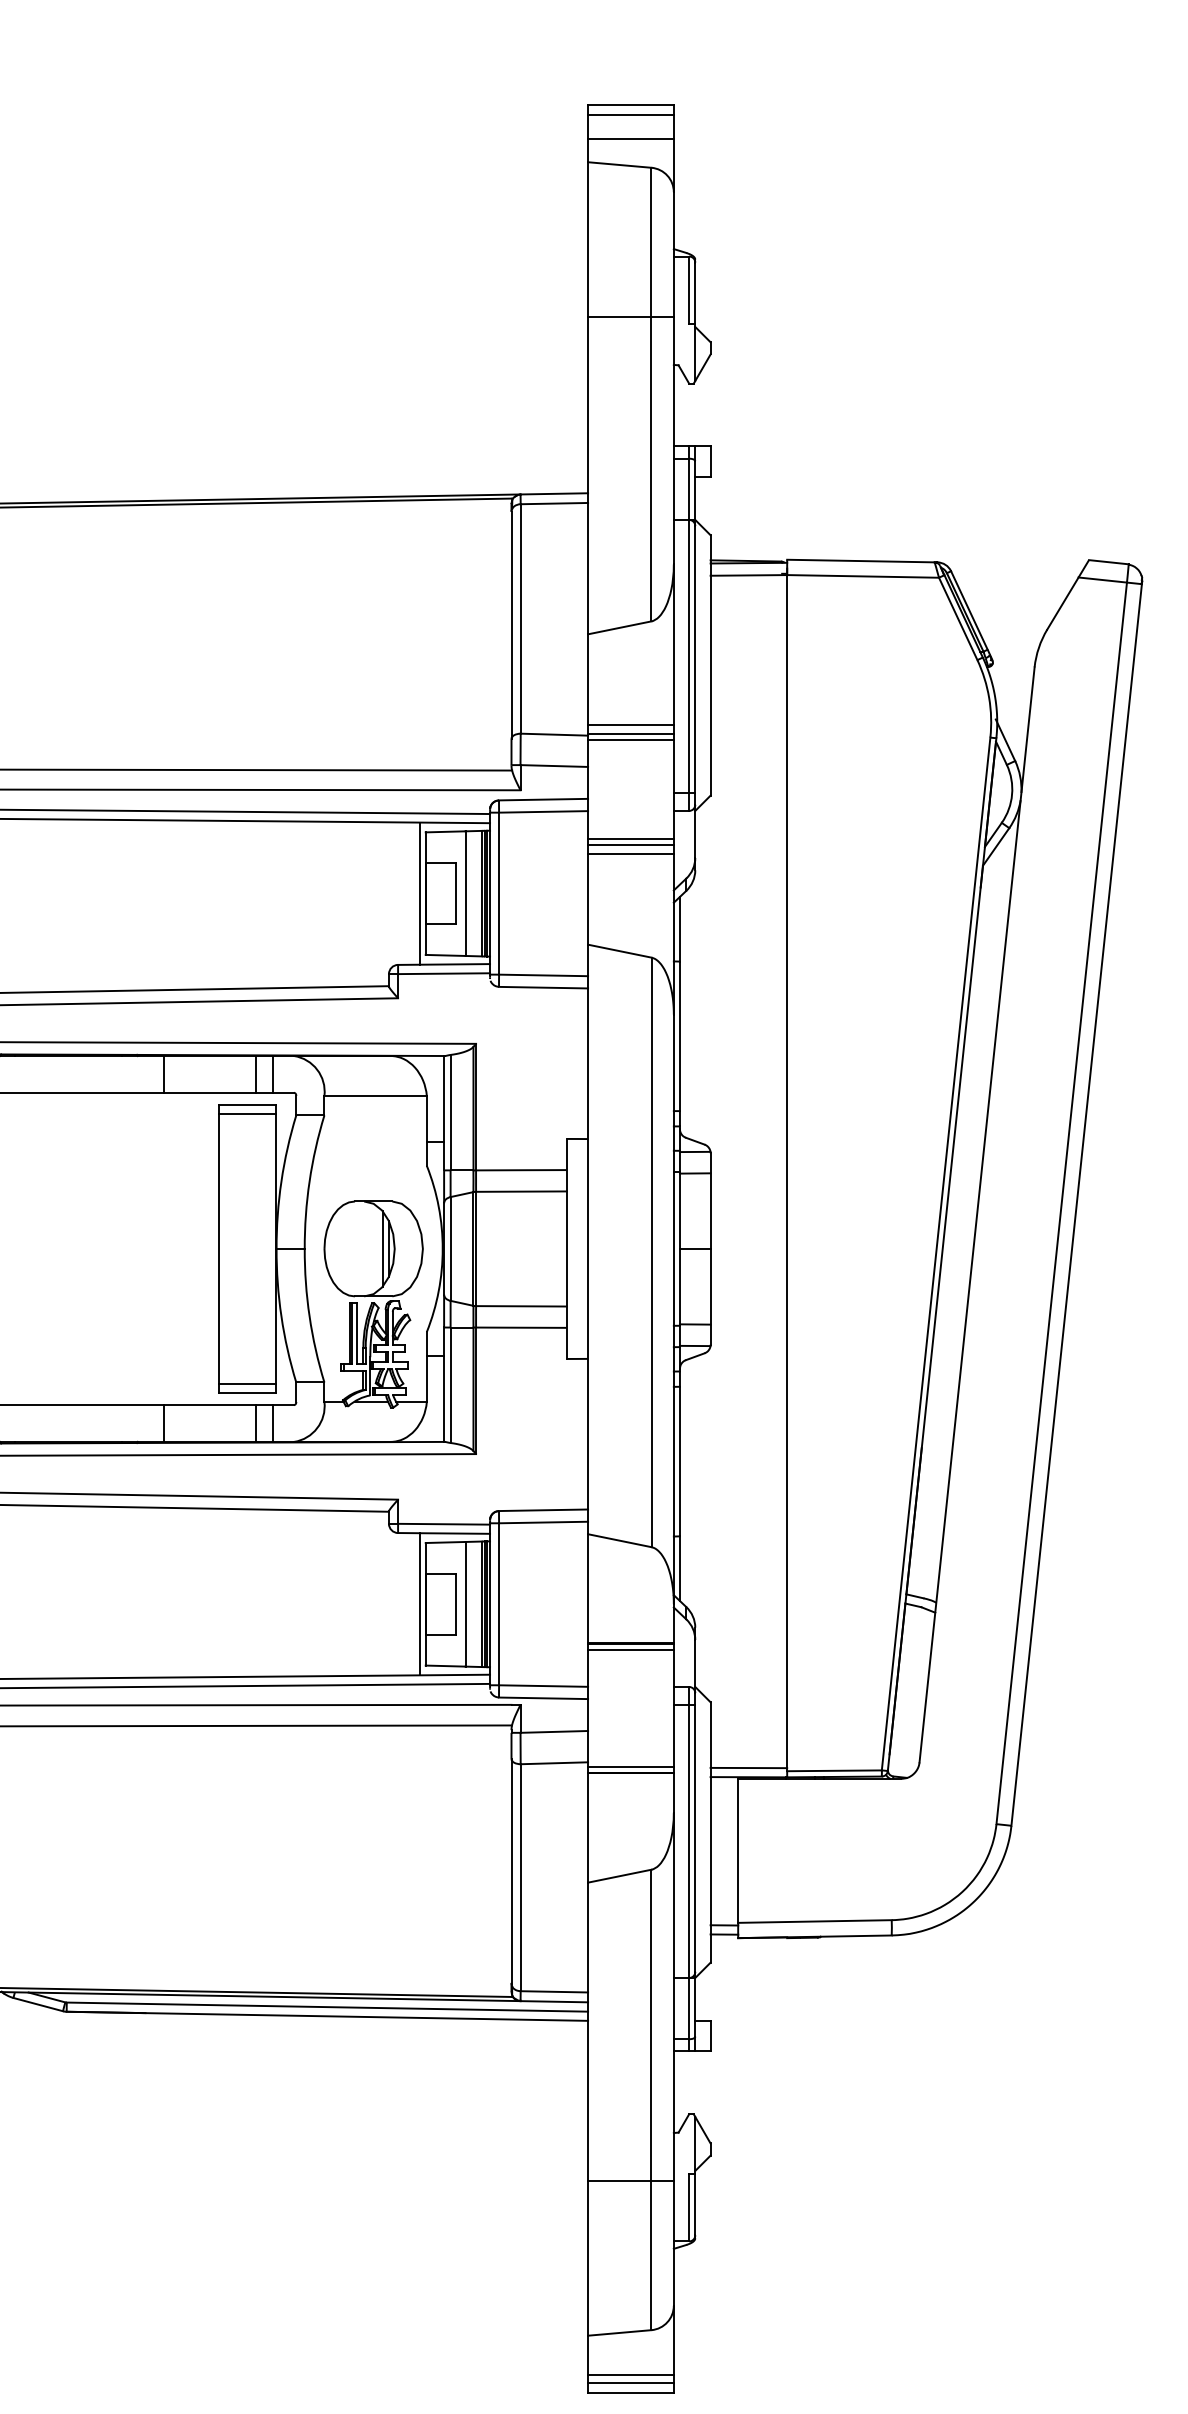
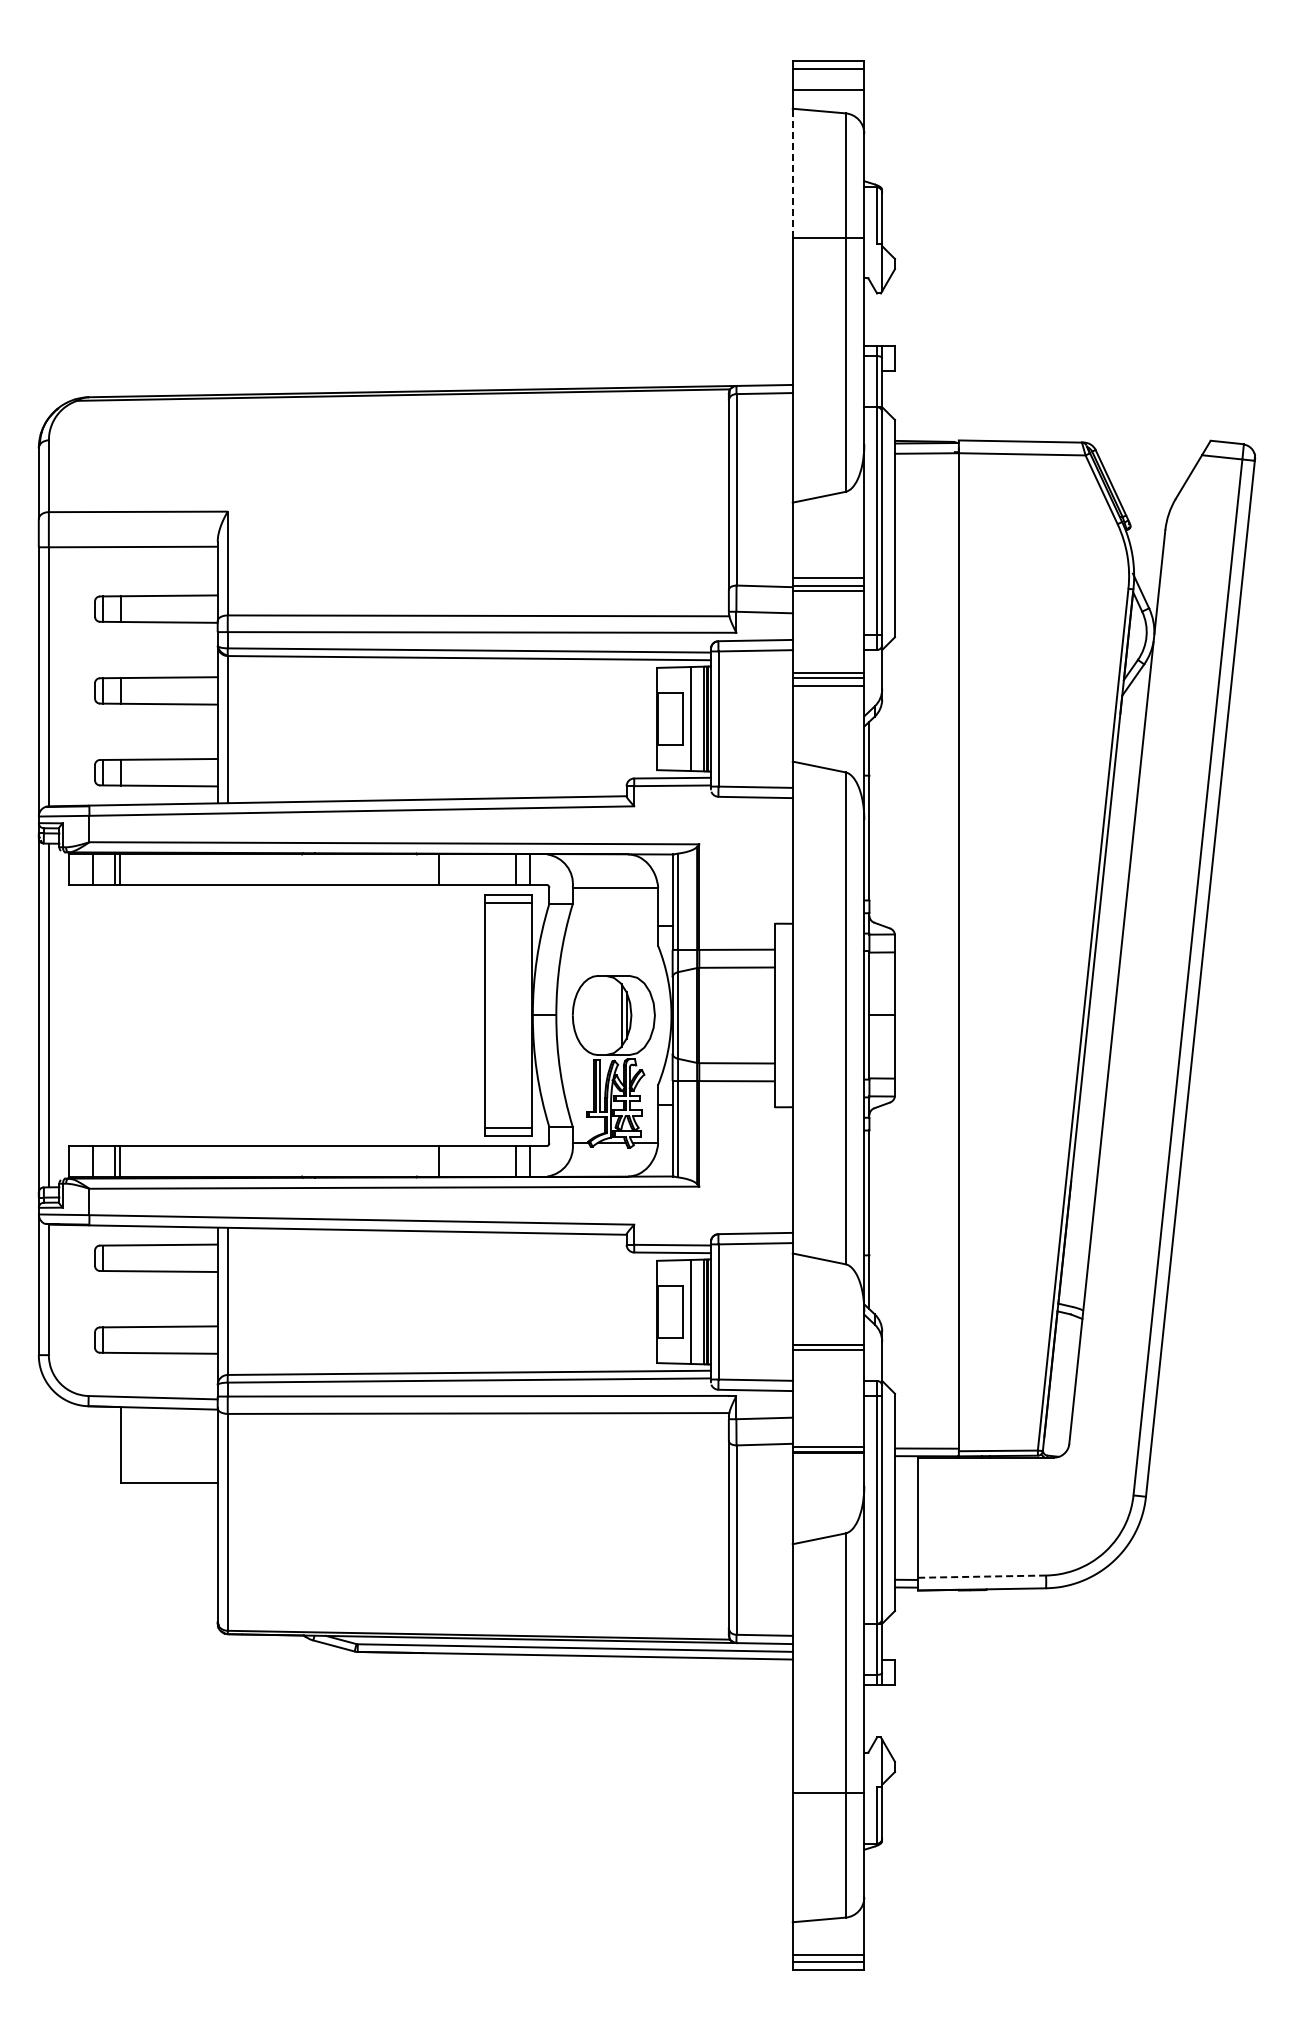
line: (587, 239) -> (792, 173), solid -> dashed
line: (419, 893) -> (652, 718), removed
line: (419, 1603) -> (652, 1311), removed
line: (814, 1921) -> (981, 1576), solid -> dashed

